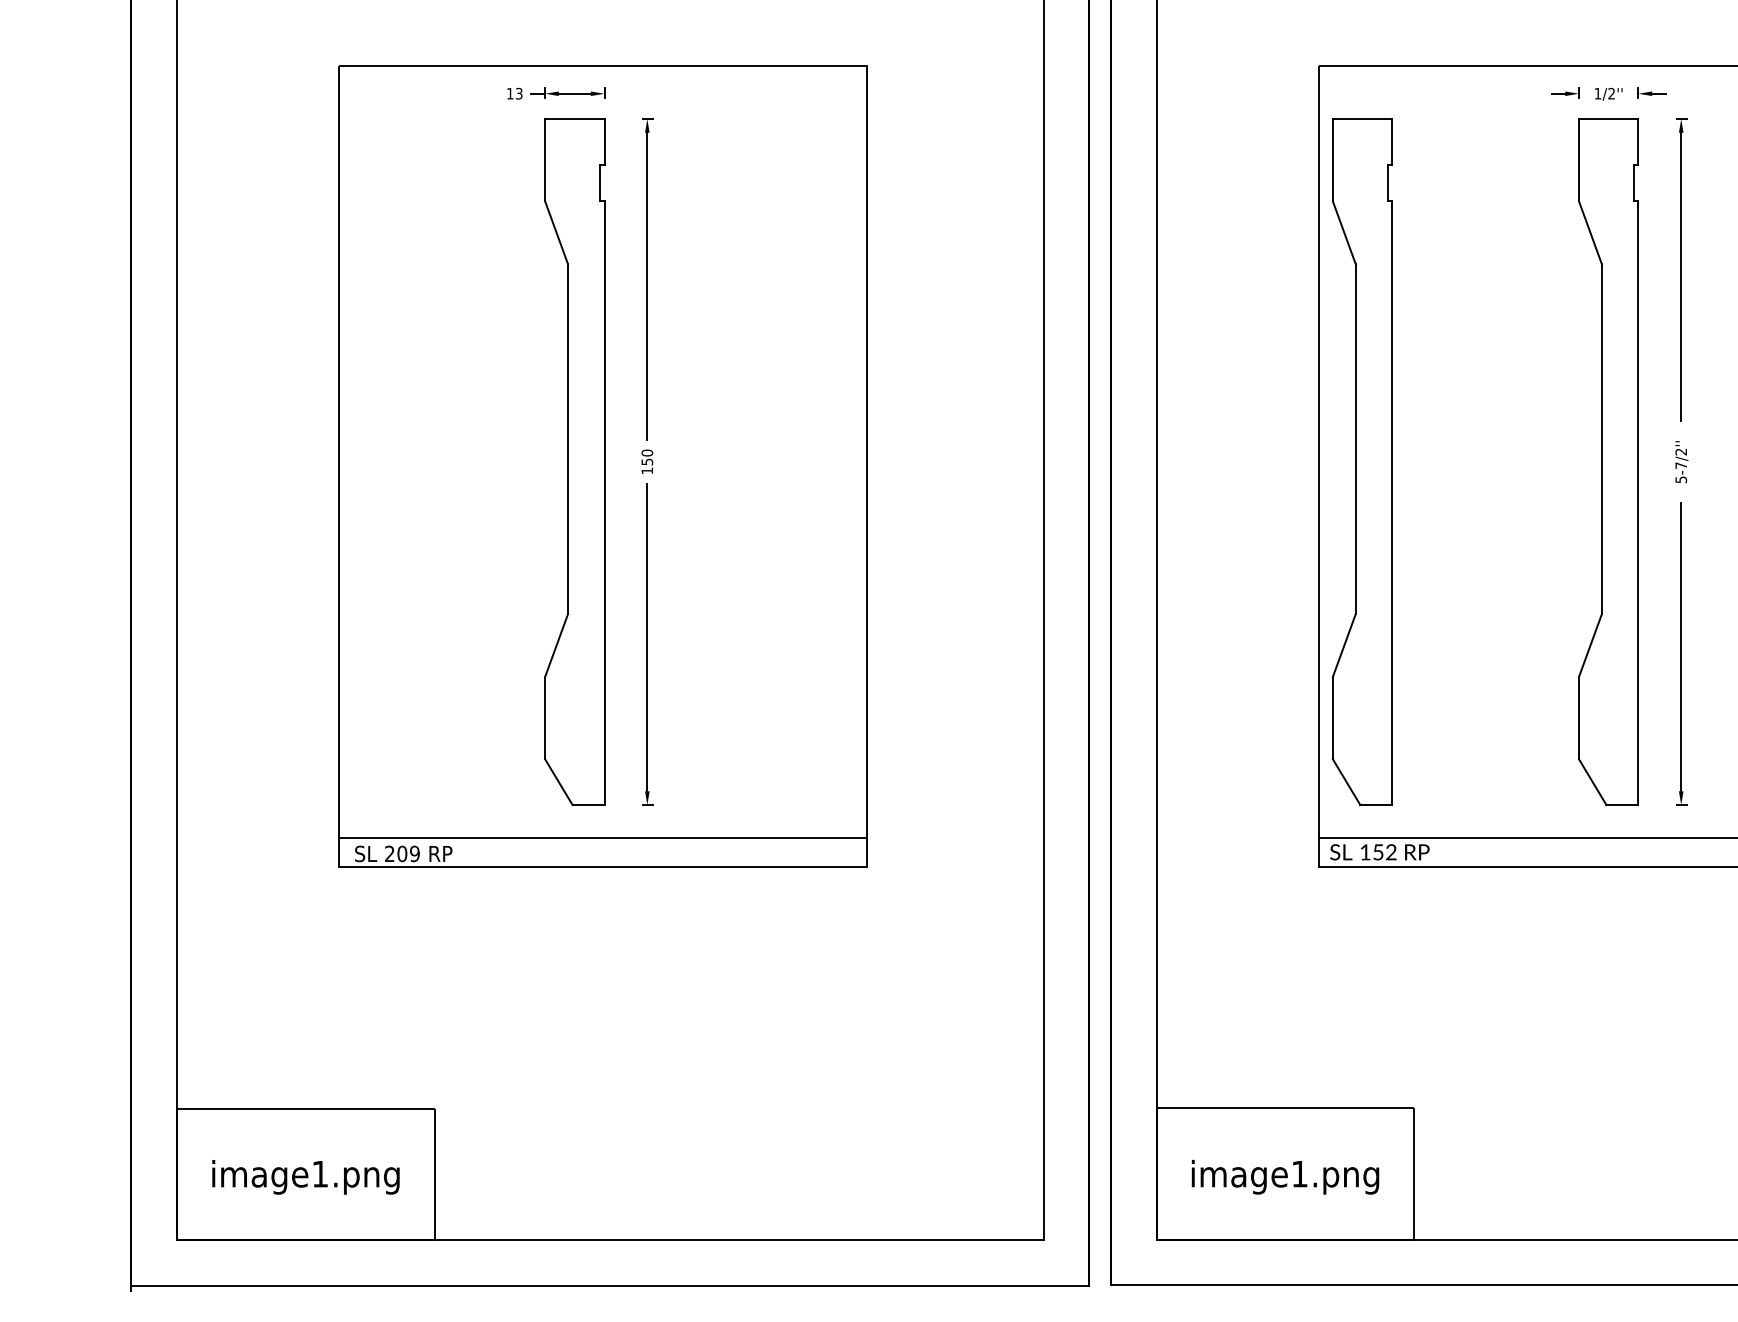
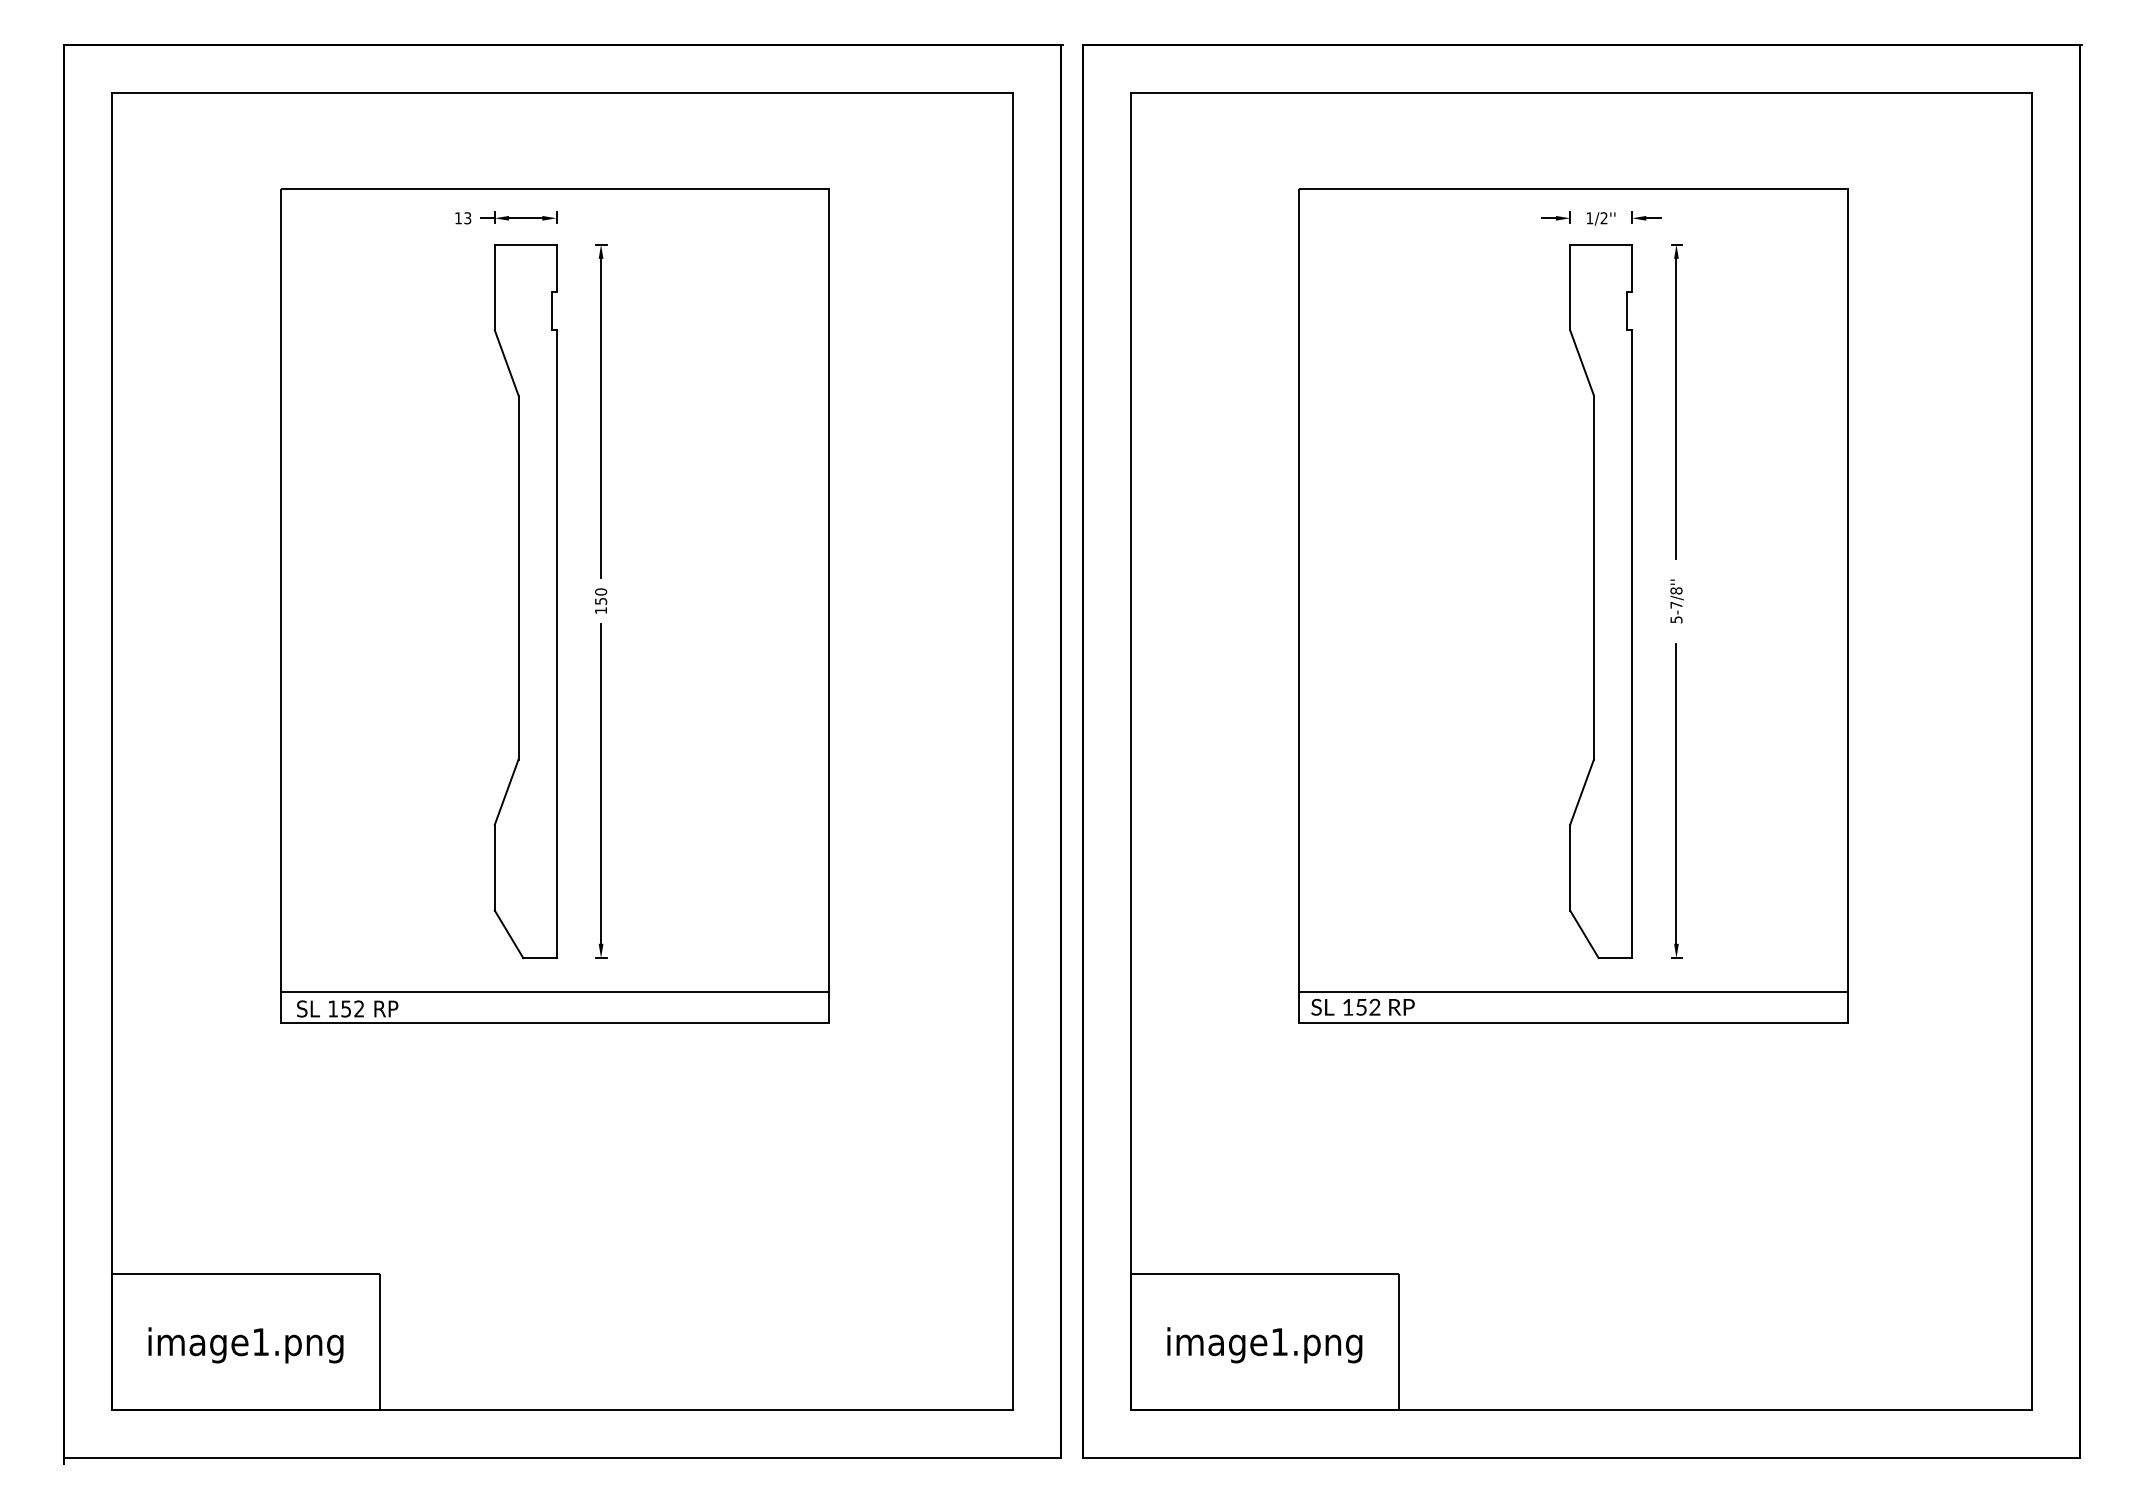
text: (1681, 451) -> (1676, 590), 5-7/2'' -> 5-7/8''
part: (1362, 462) -> (1344, 601), removed
text: (402, 853) -> (346, 1008), 209 -> 152

